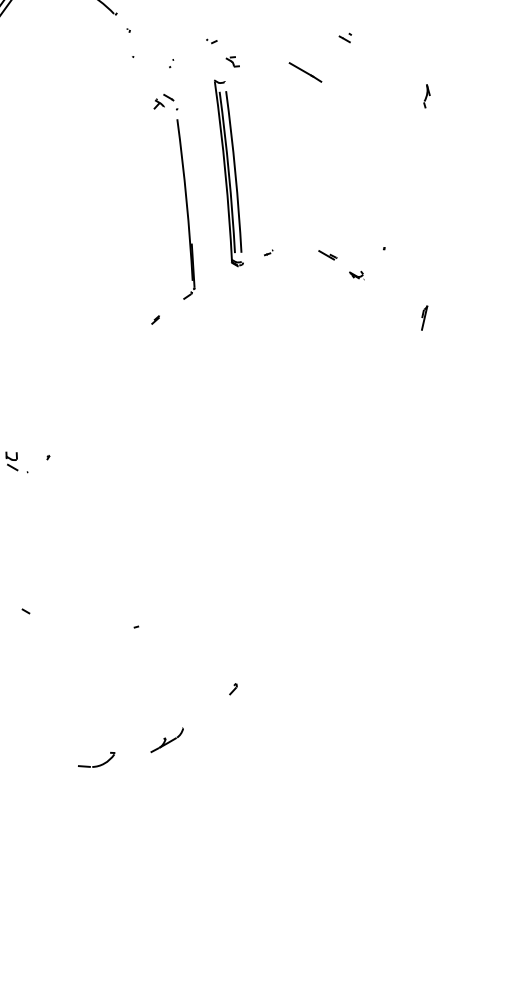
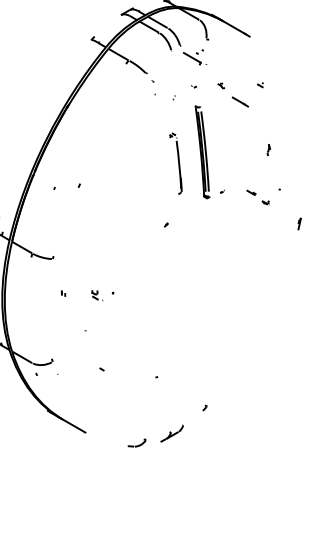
part: (232, 60) -> (221, 85), moved
part: (426, 97) -> (268, 150), moved
part: (174, 196) -> (175, 163), size x0.6
part: (166, 738) -> (171, 432), size x1.4

